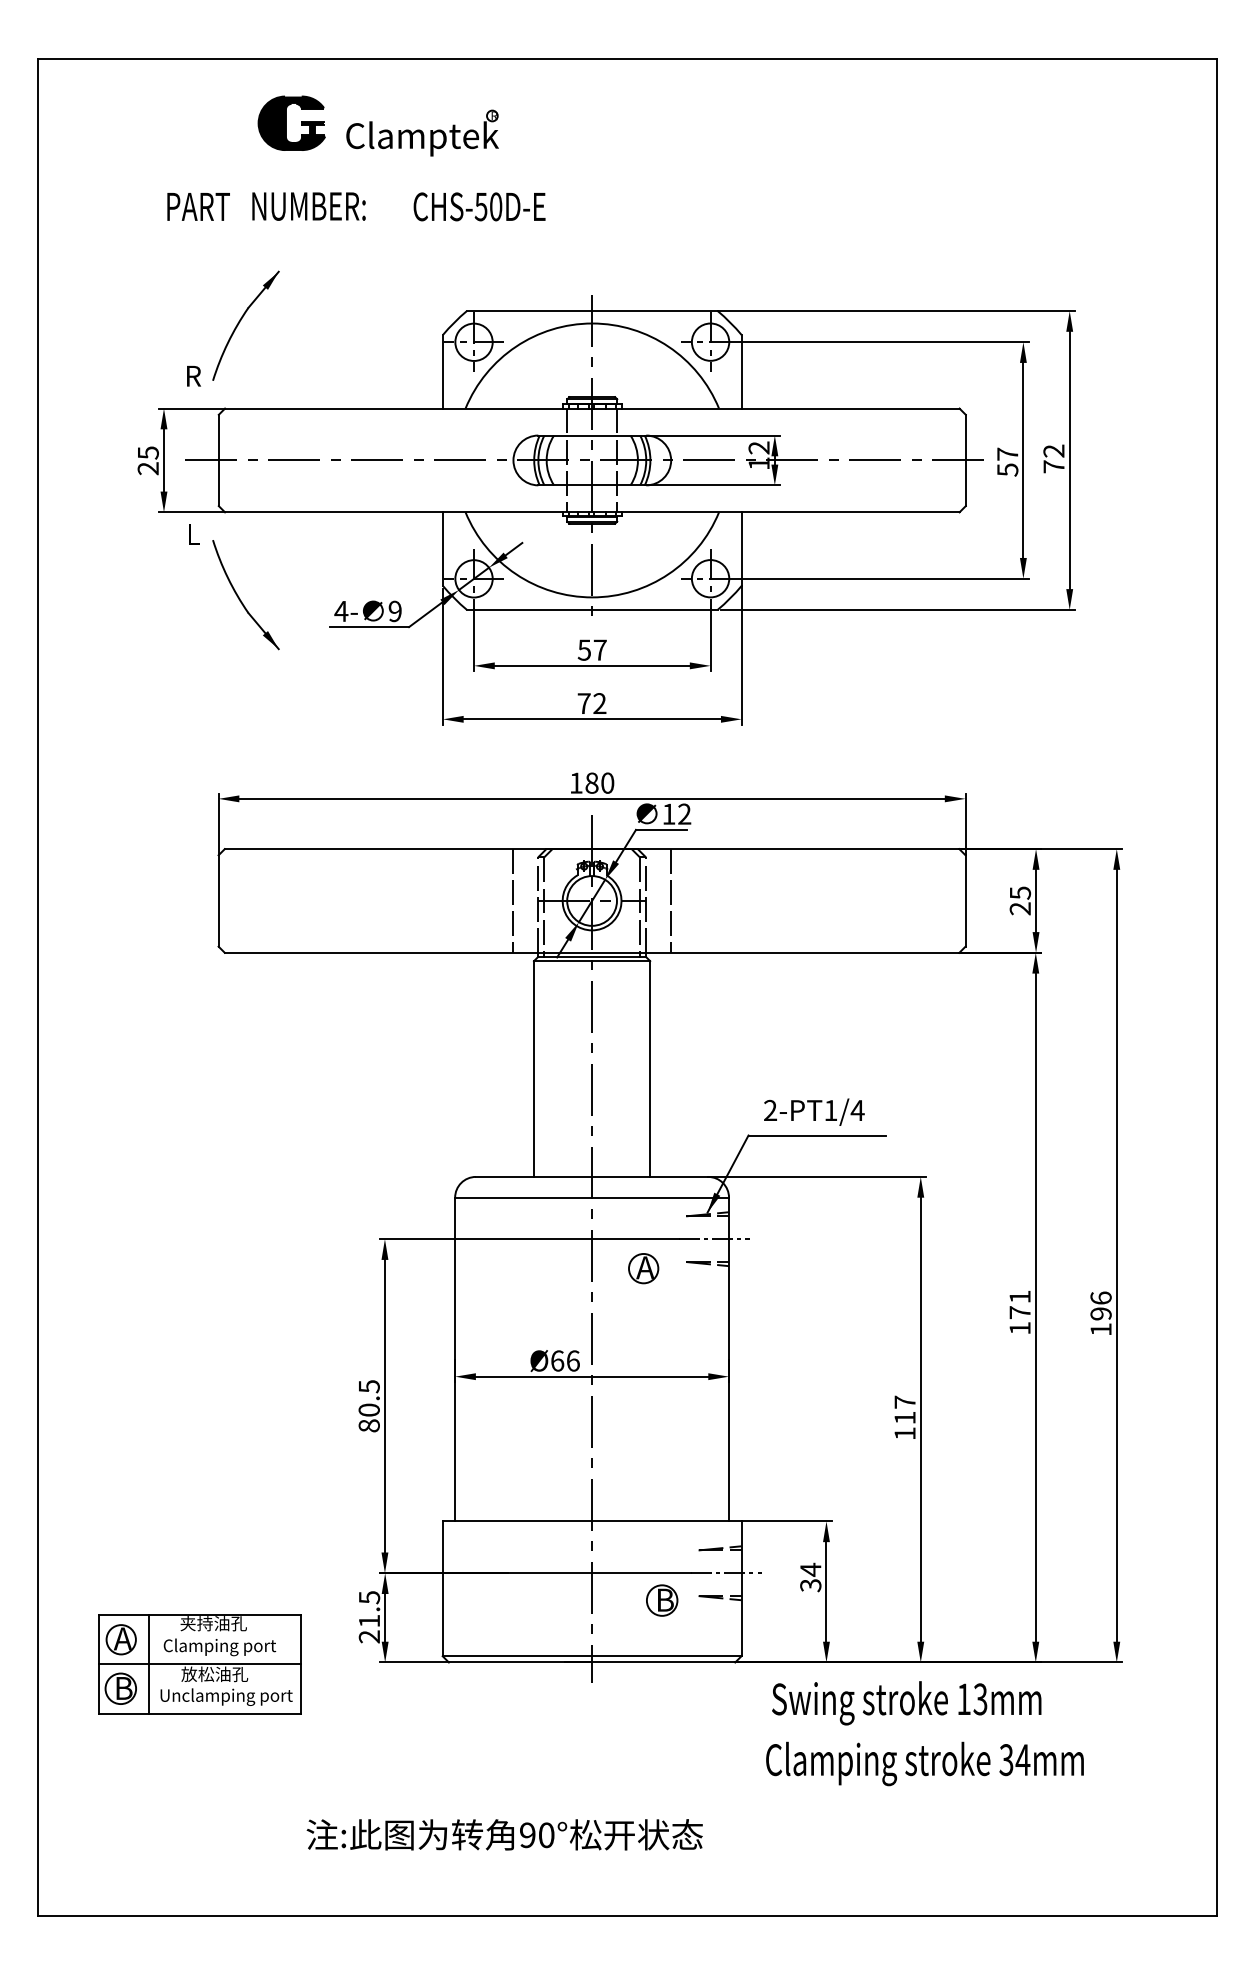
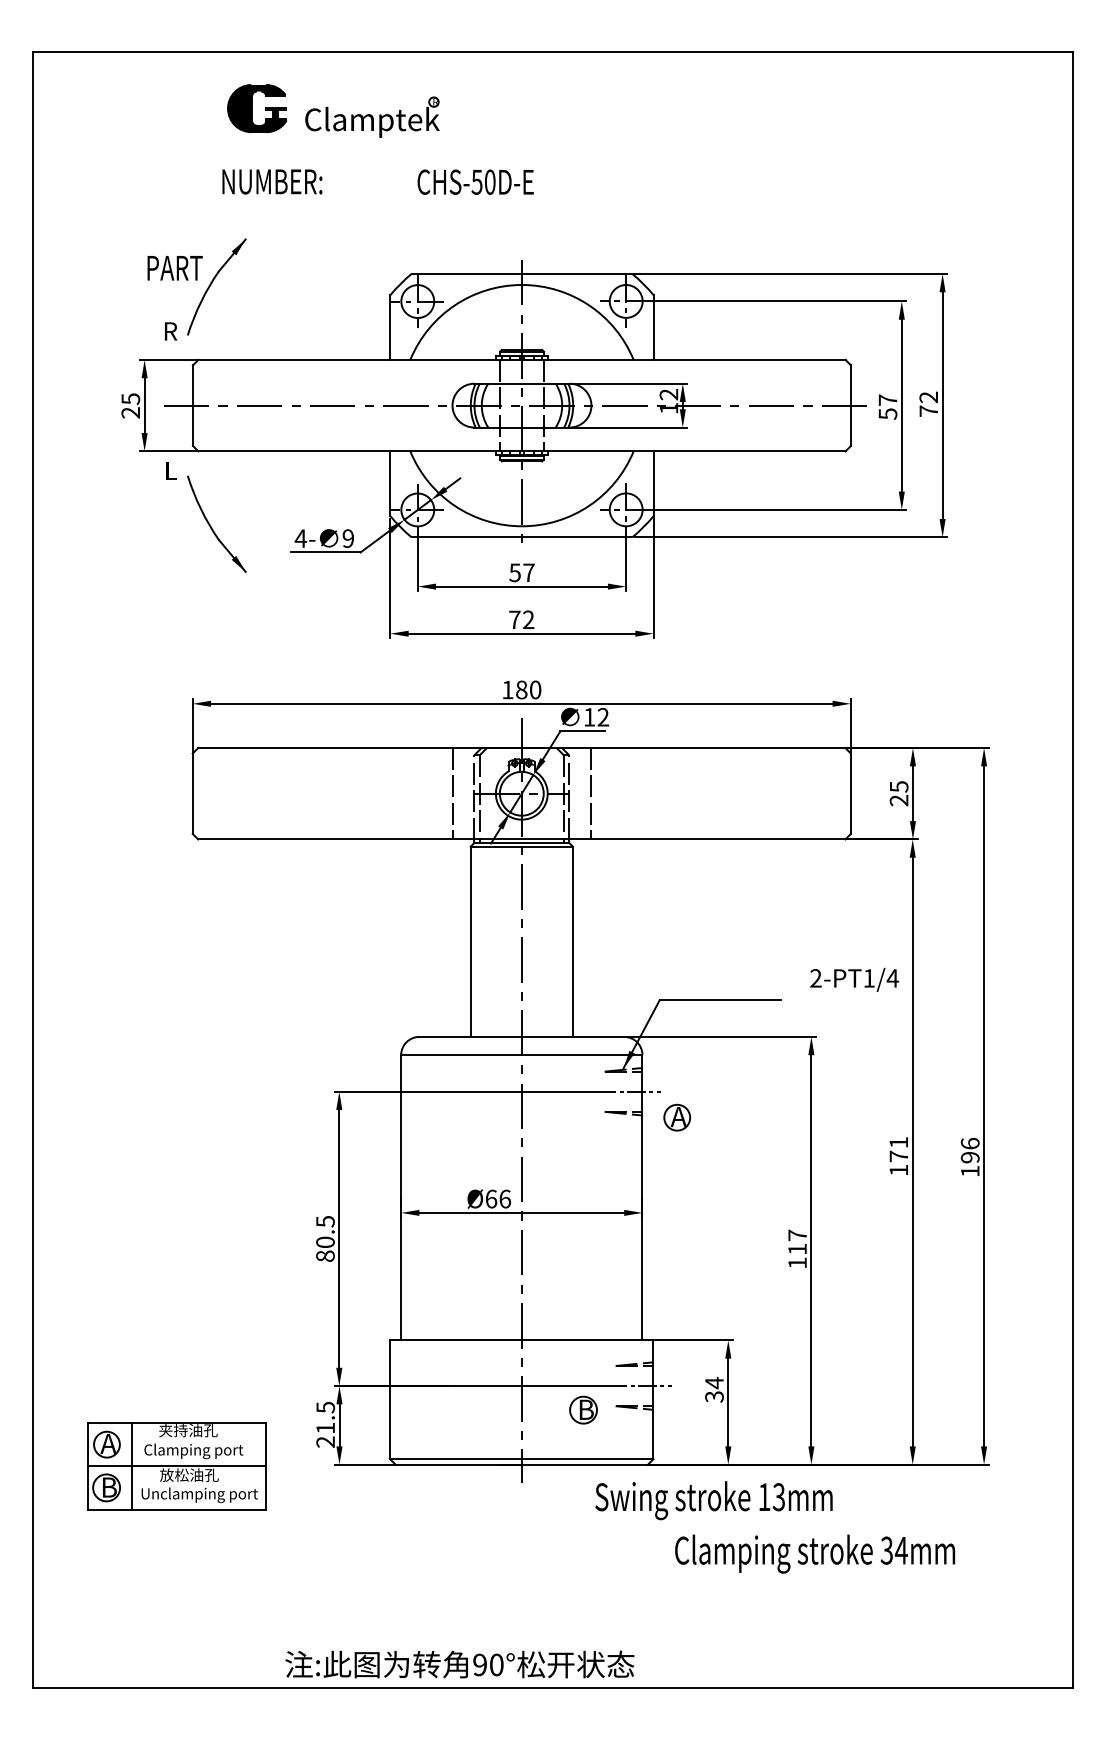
text: (479, 206) -> (475, 181), moved
text: (197, 207) -> (174, 268), moved
text: (814, 1111) -> (854, 979), moved
part: (643, 1268) -> (677, 1117), moved
text: (906, 1703) -> (713, 1500), moved
text: (504, 1834) -> (459, 1664), moved

